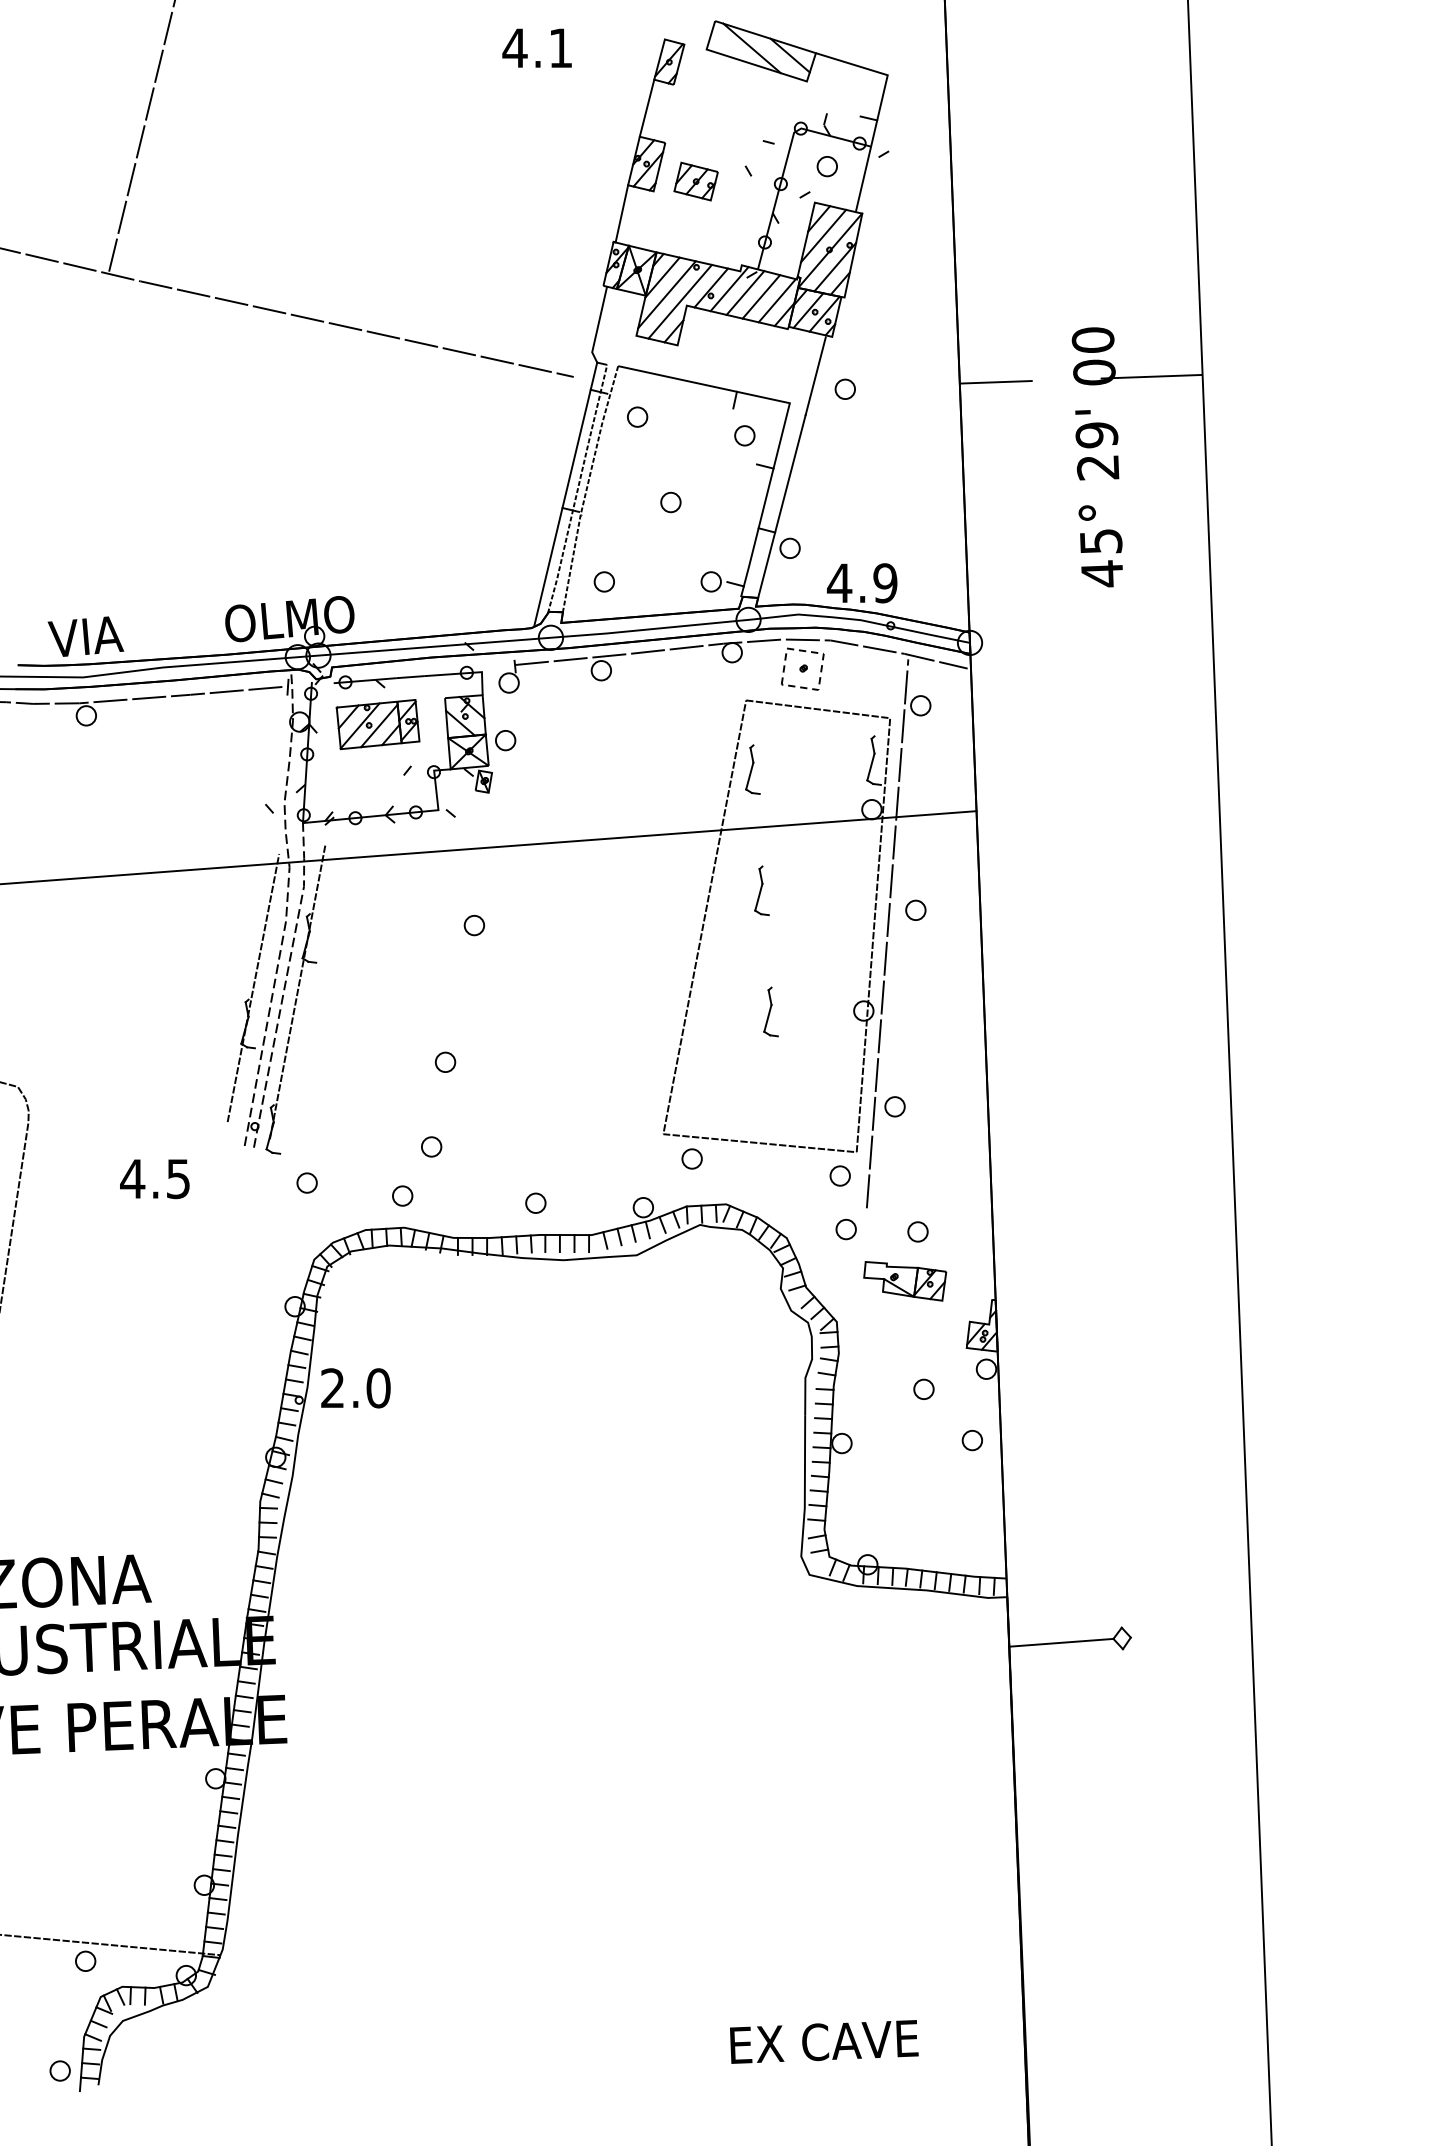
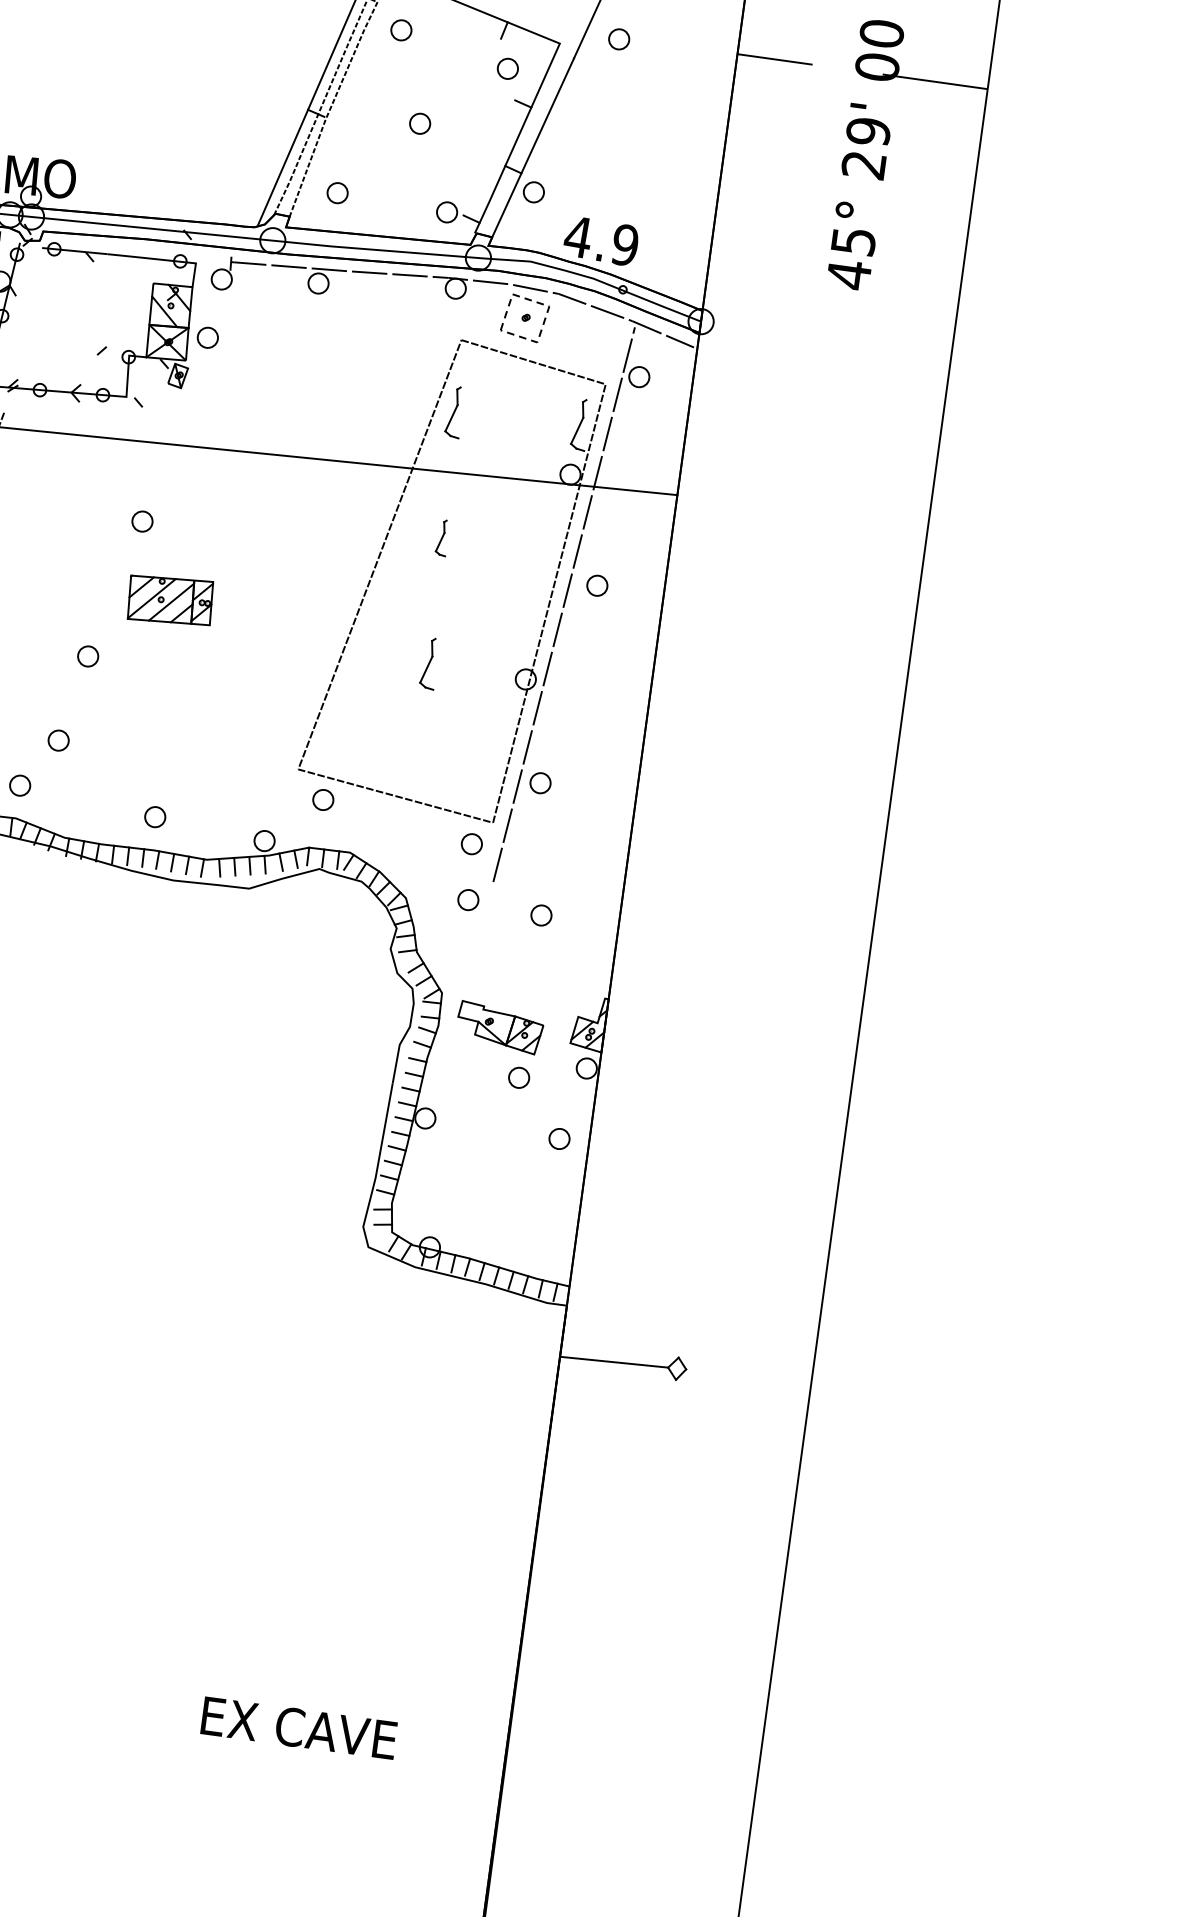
part: (377, 724) -> (169, 600), moved
part: (761, 890) -> (442, 537), size x0.7
part: (905, 1281) -> (499, 1028), moved

